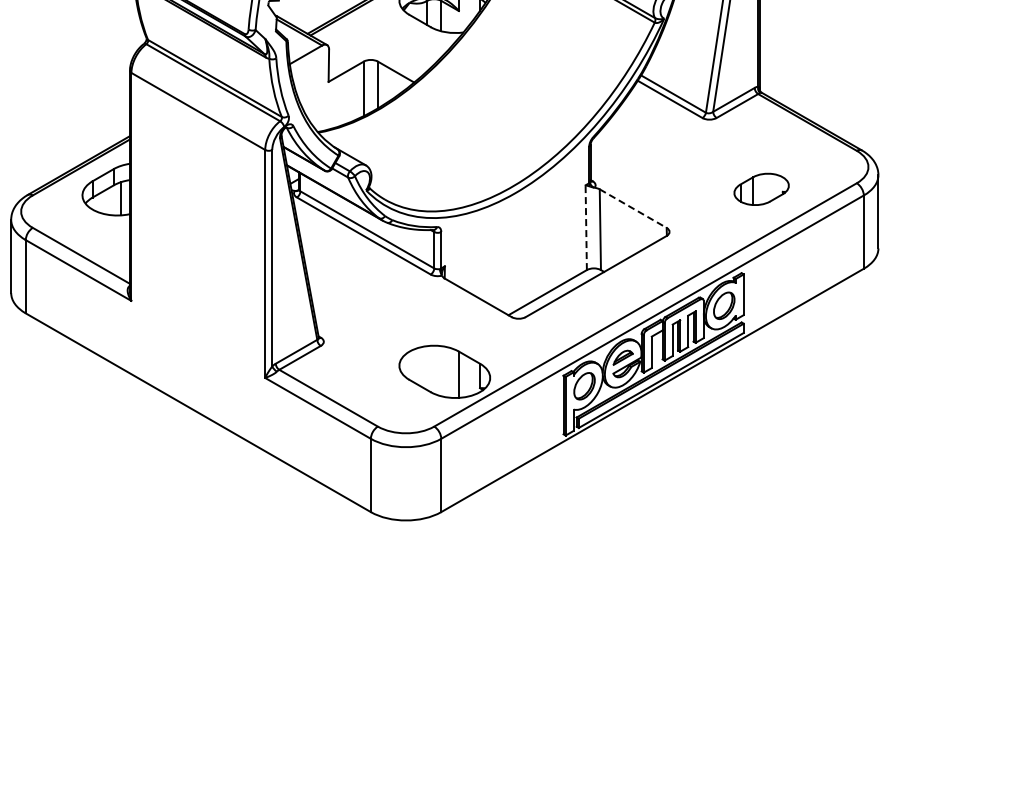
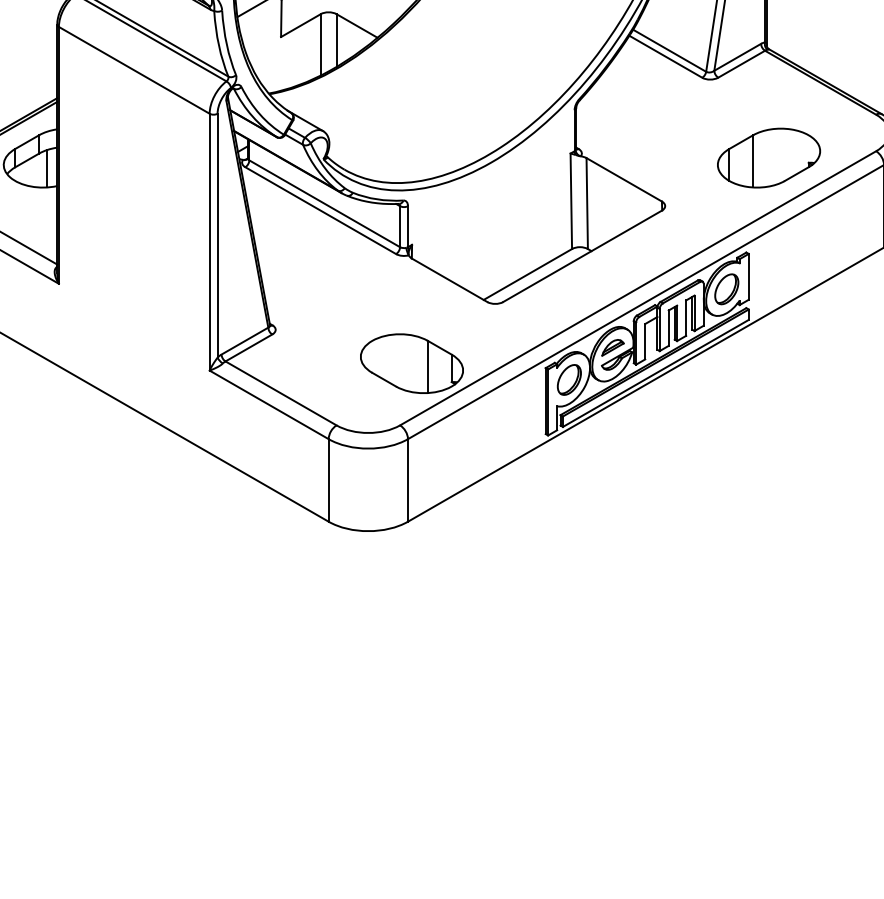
part: (761, 189) -> (768, 158), size x1.67
line: (633, 208) -> (624, 179), dashed -> solid
line: (586, 227) -> (571, 201), dashed -> solid

